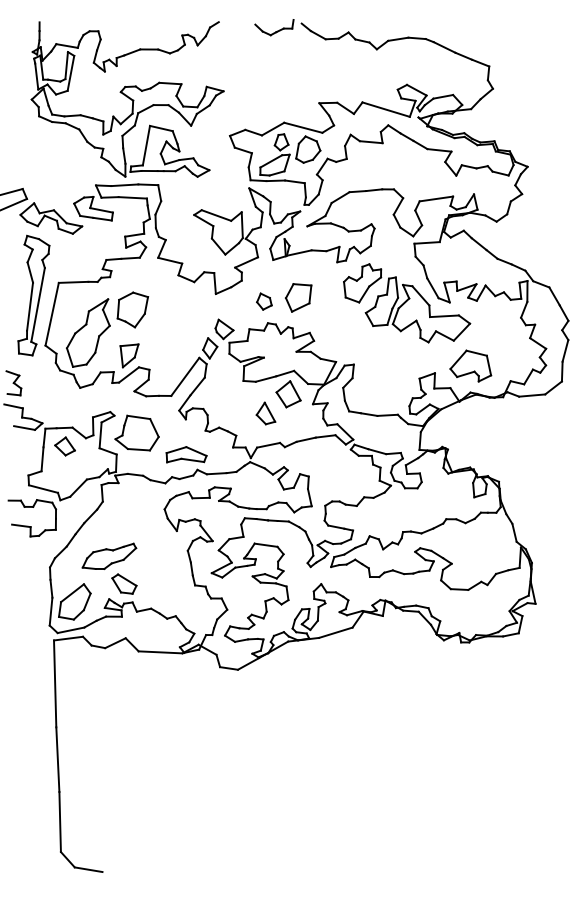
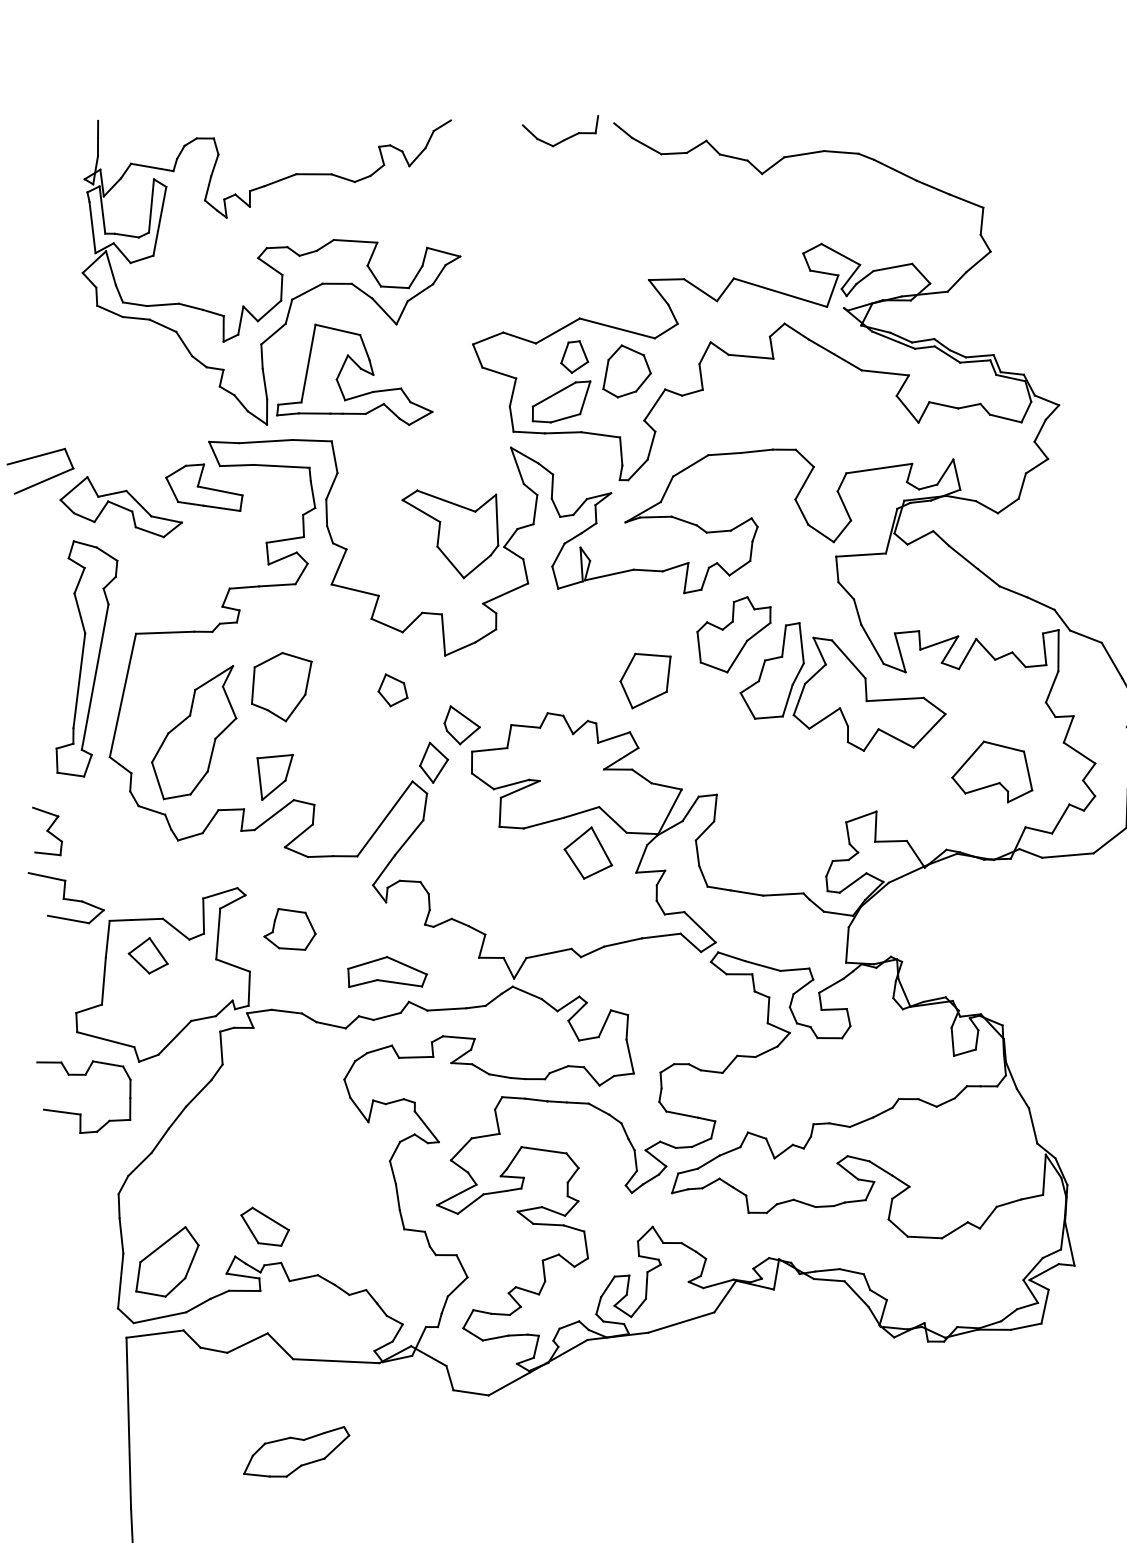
part: (298, 297) -> (645, 680), moved
part: (264, 301) -> (393, 690), moved
part: (470, 365) -> (991, 770), moved
part: (265, 413) -> (542, 890), removed
part: (136, 432) -> (288, 928), size x0.6
part: (109, 555) -> (296, 1450), moved

